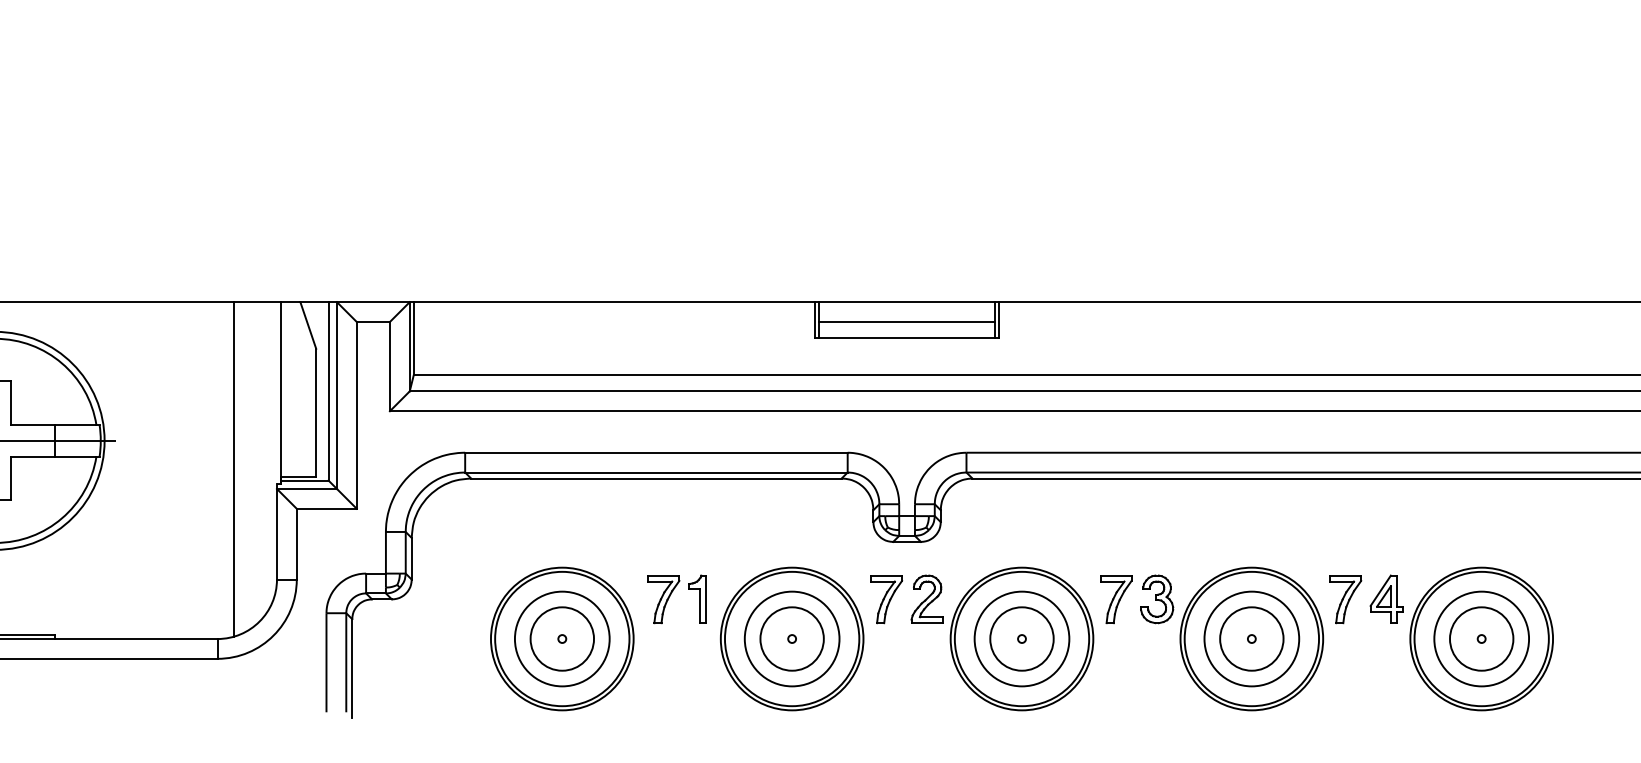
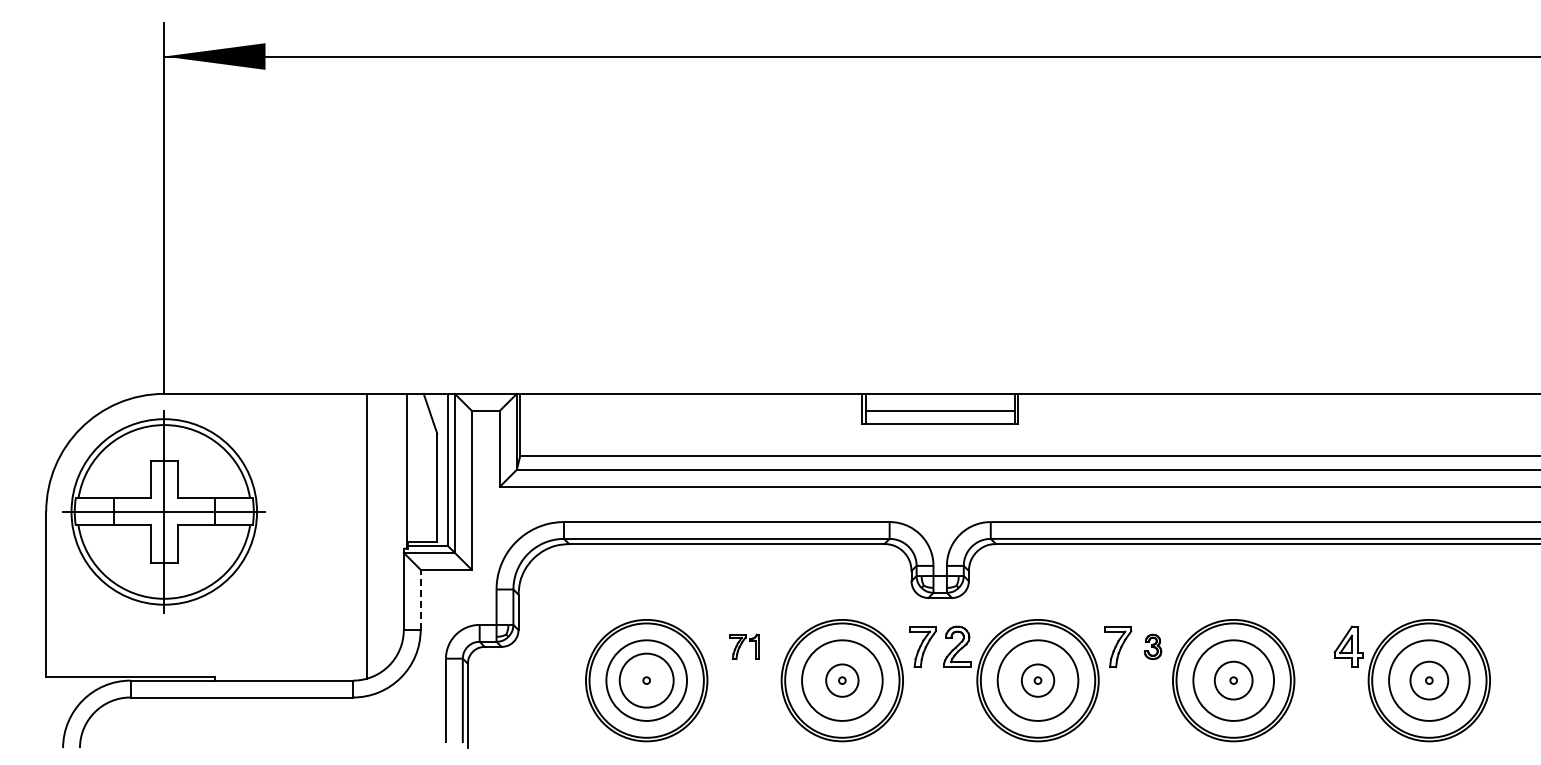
line: (296, 543) -> (420, 599), solid -> dashed
part: (677, 598) -> (744, 646), size x0.6
part: (1156, 598) -> (1152, 646), size x0.6
part: (1345, 598) -> (1313, 646), removed
circle: (792, 638) -> (842, 680), size x0.6
circle: (1022, 638) -> (1038, 680), size x0.6
circle: (1251, 638) -> (1233, 680), size x0.7
circle: (1481, 638) -> (1429, 680), size x0.7

